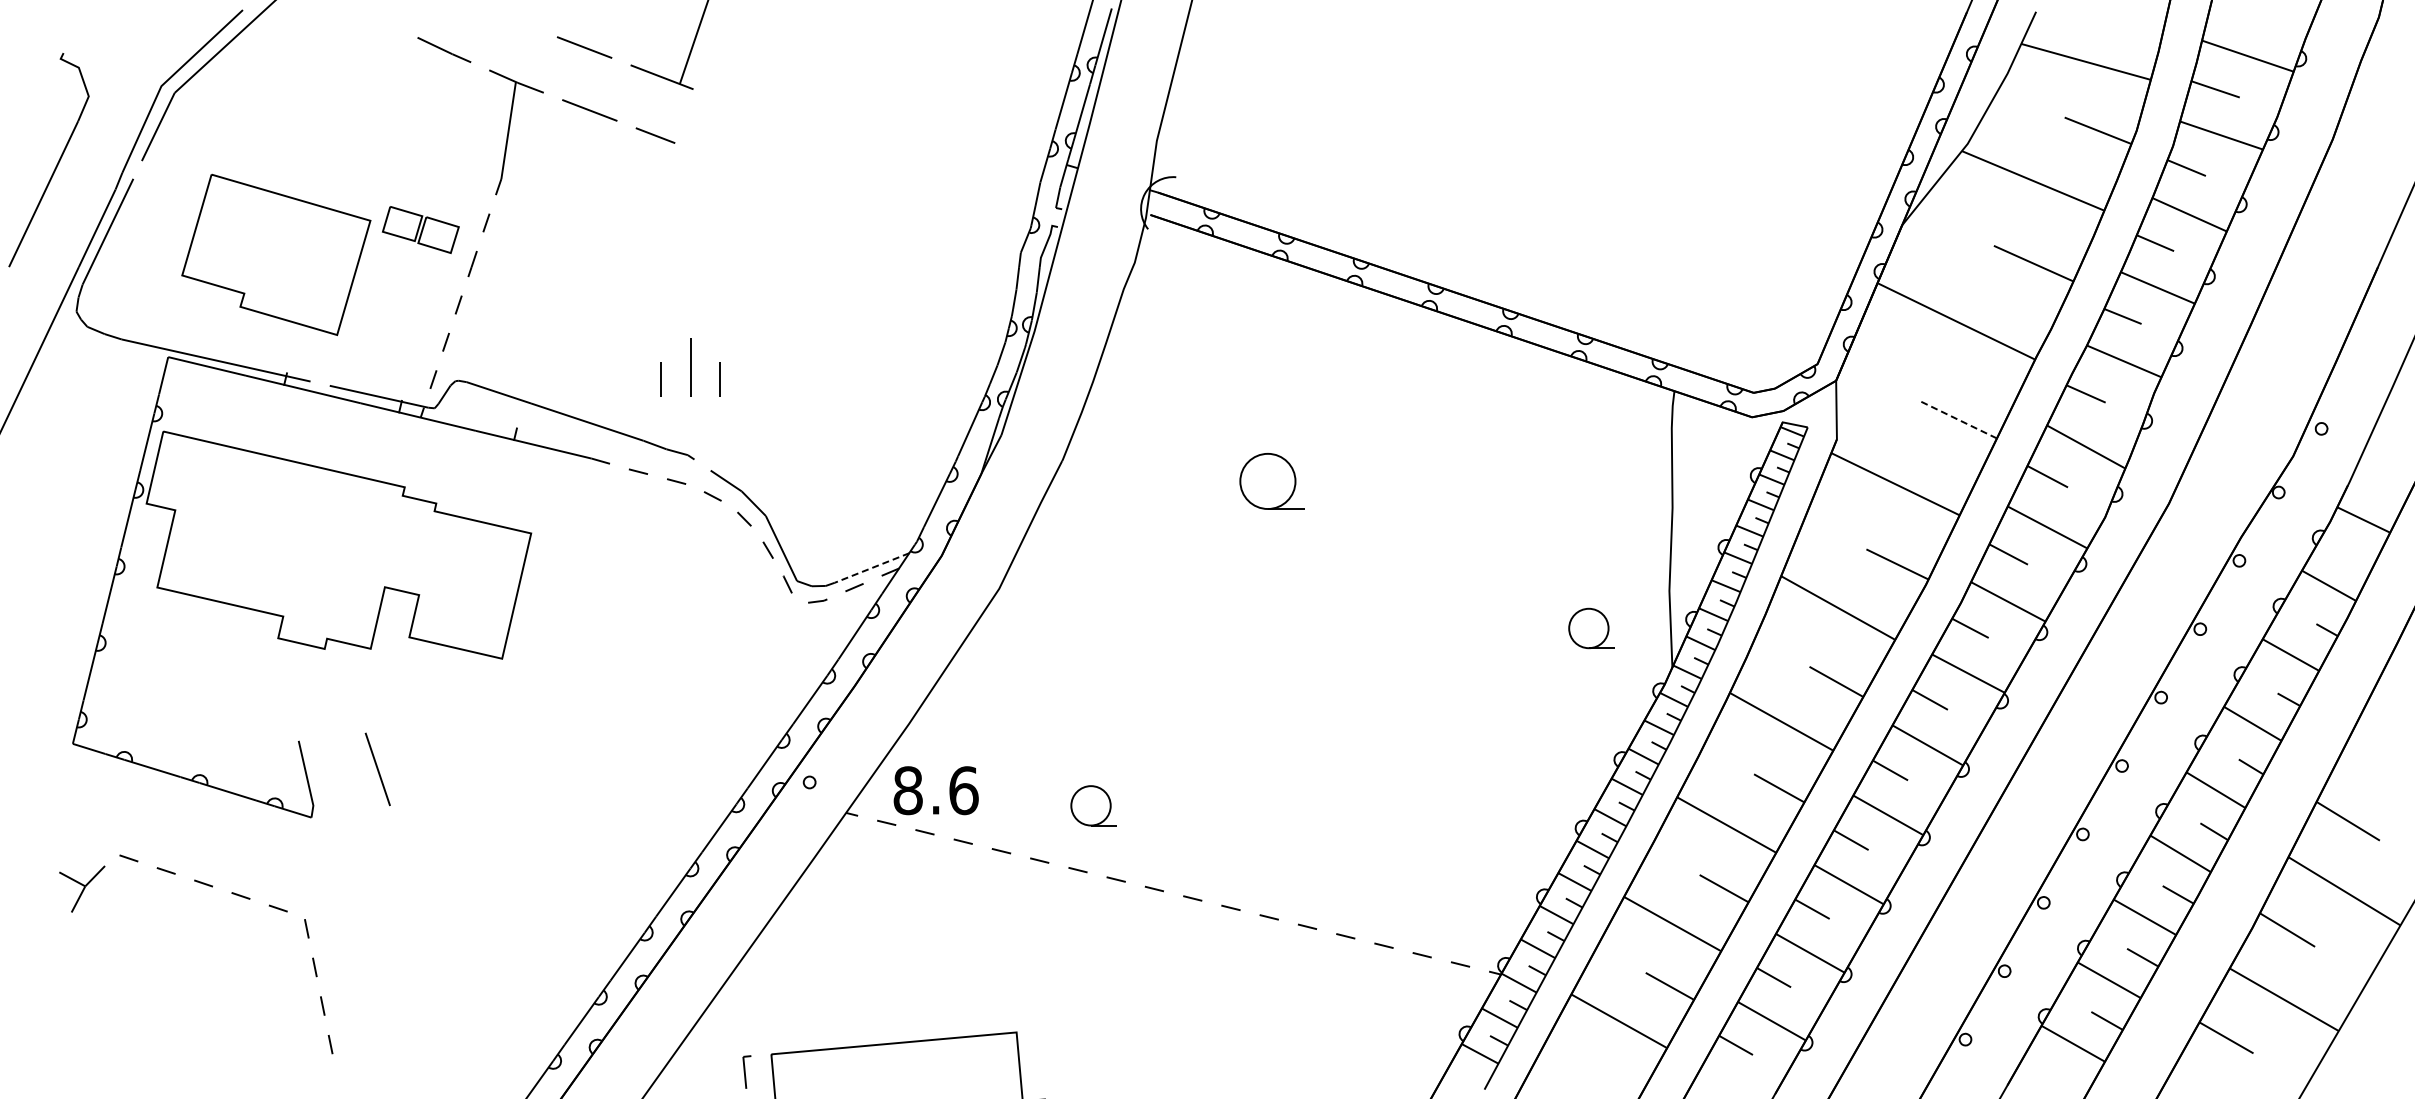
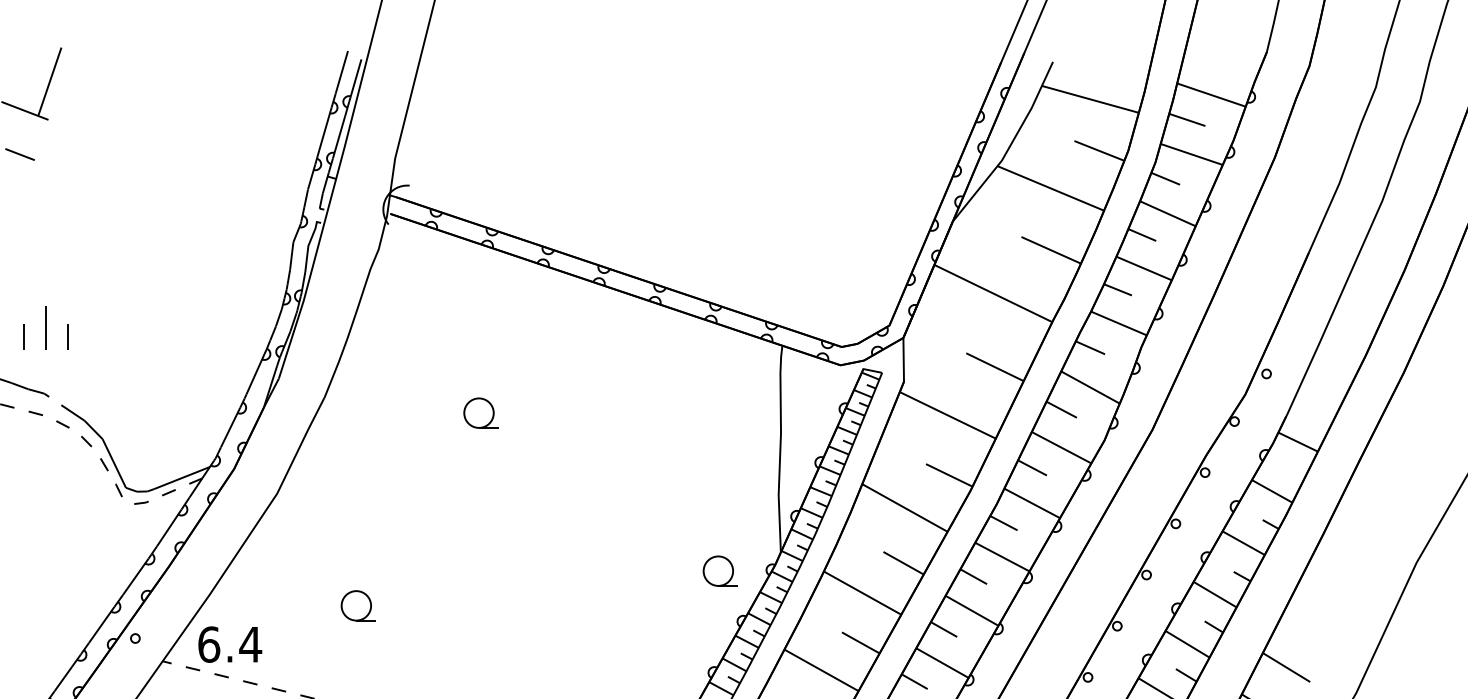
line: (1958, 419) -> (994, 366), dashed -> solid
part: (1271, 480) -> (480, 412), size x0.71
line: (871, 568) -> (181, 478), dashed -> solid
part: (1591, 628) -> (720, 571), moved
text: (936, 790) -> (230, 644), 8.6 -> 6.4
part: (1093, 805) -> (358, 605), moved

